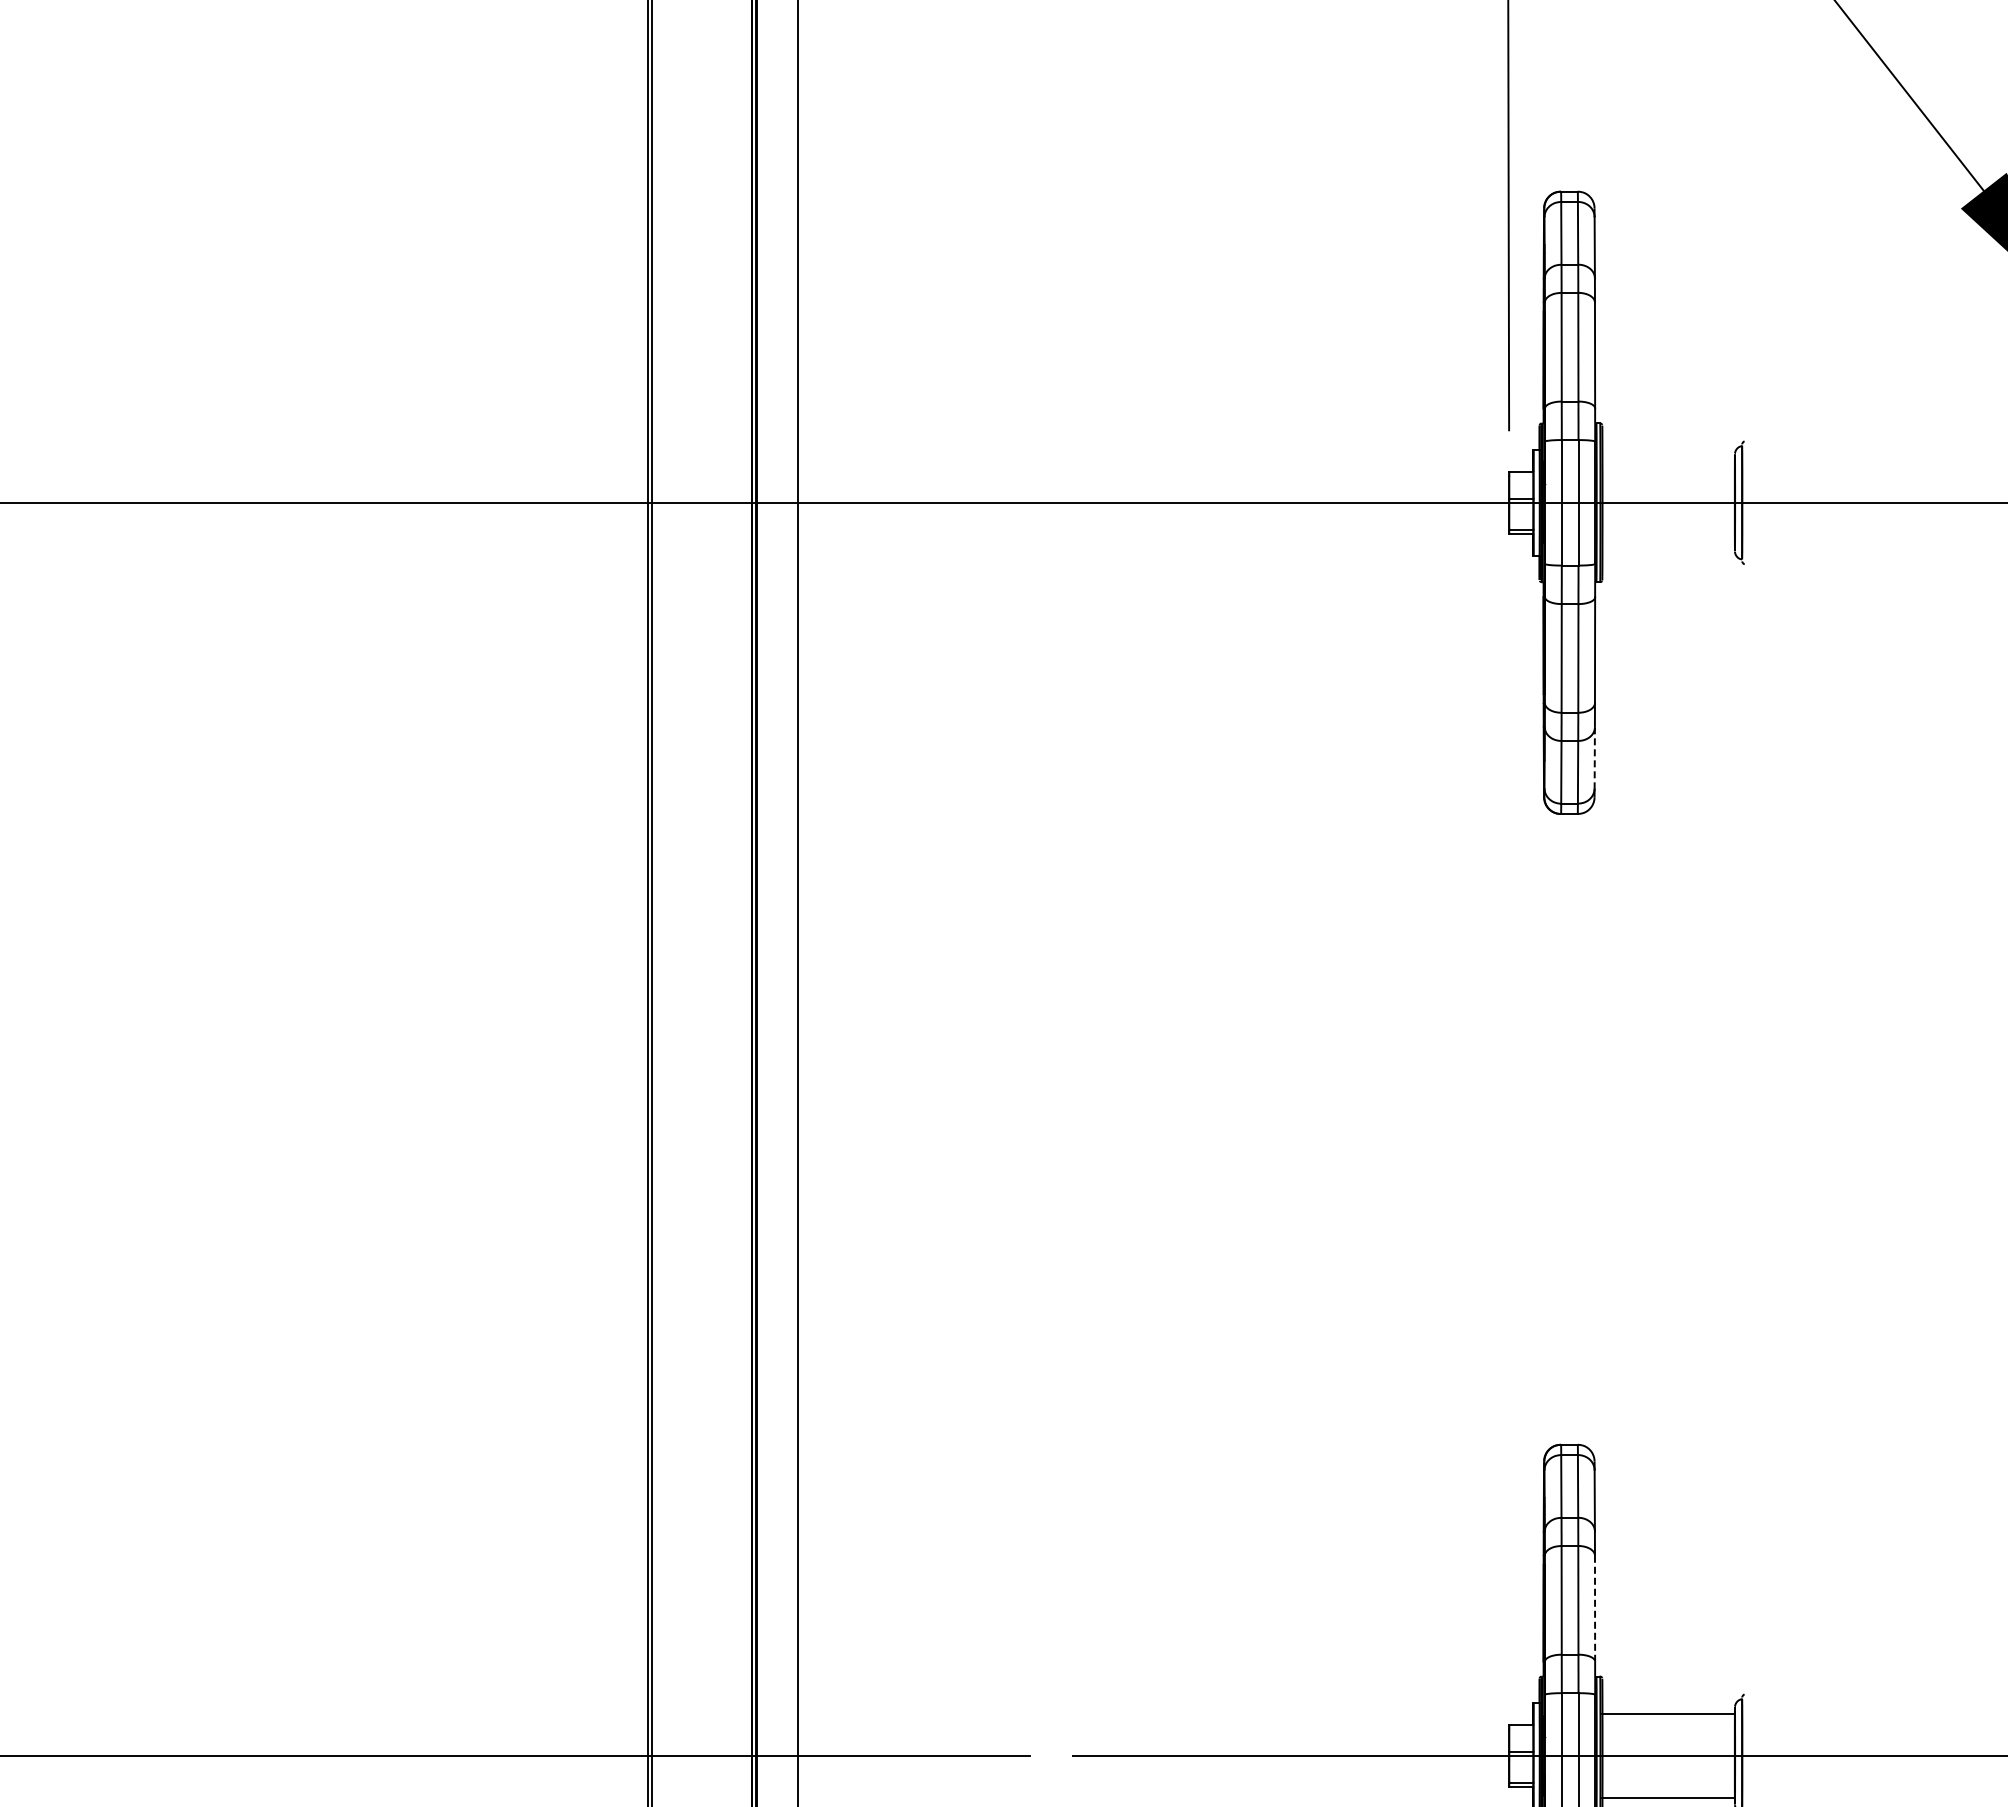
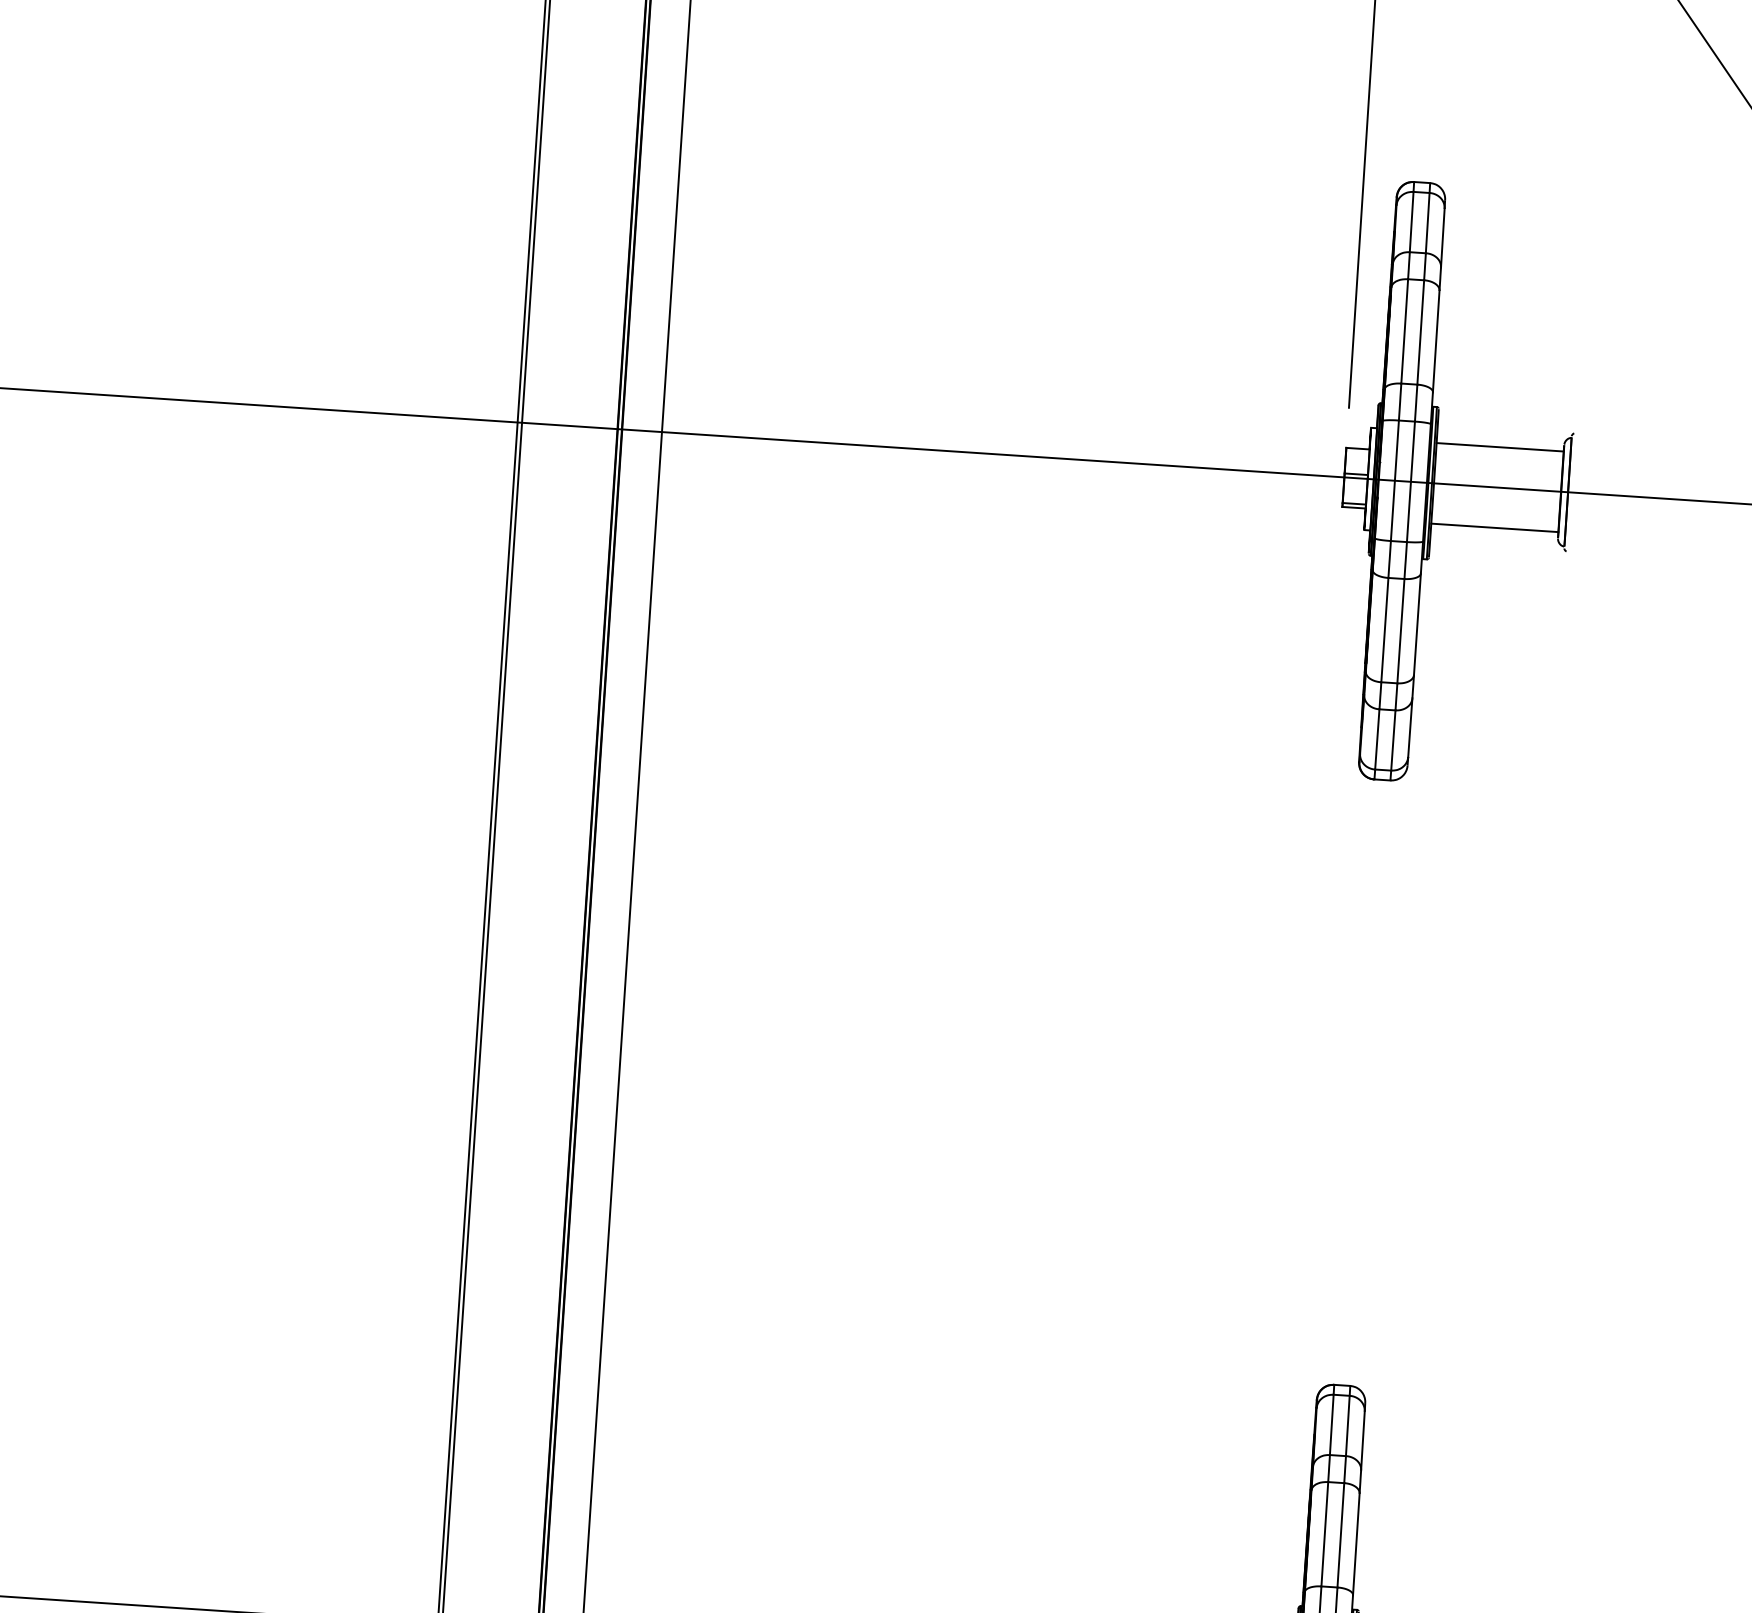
line: (1668, 460) -> (1500, 446), added
line: (1668, 544) -> (1494, 527), added
line: (1594, 757) -> (1410, 727), dashed -> solid
line: (1595, 1608) -> (1356, 1544), dashed -> solid

